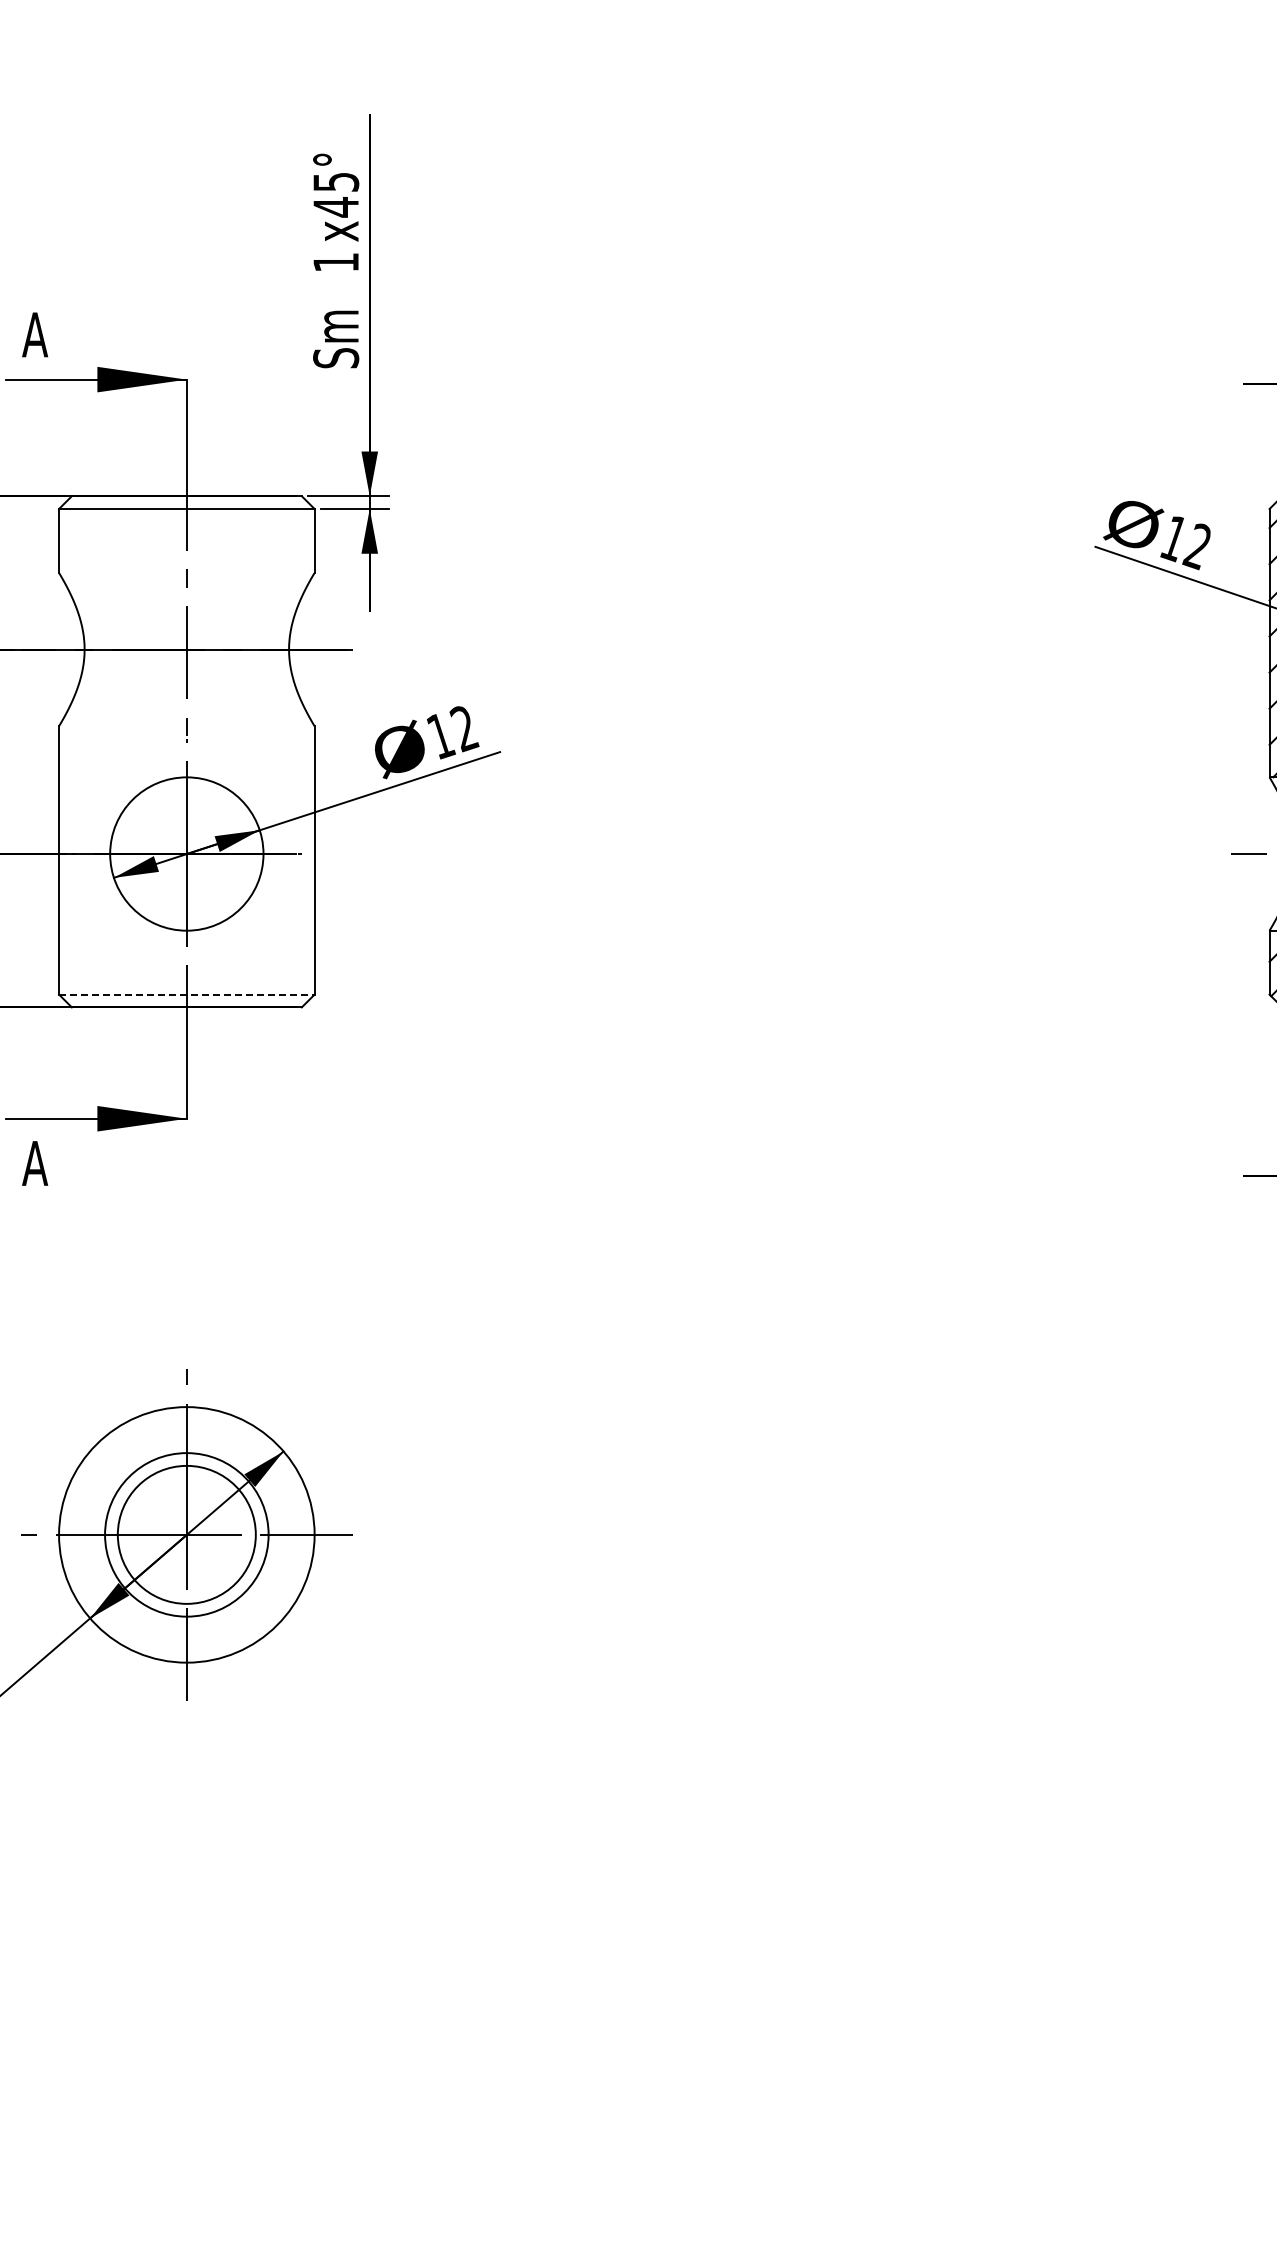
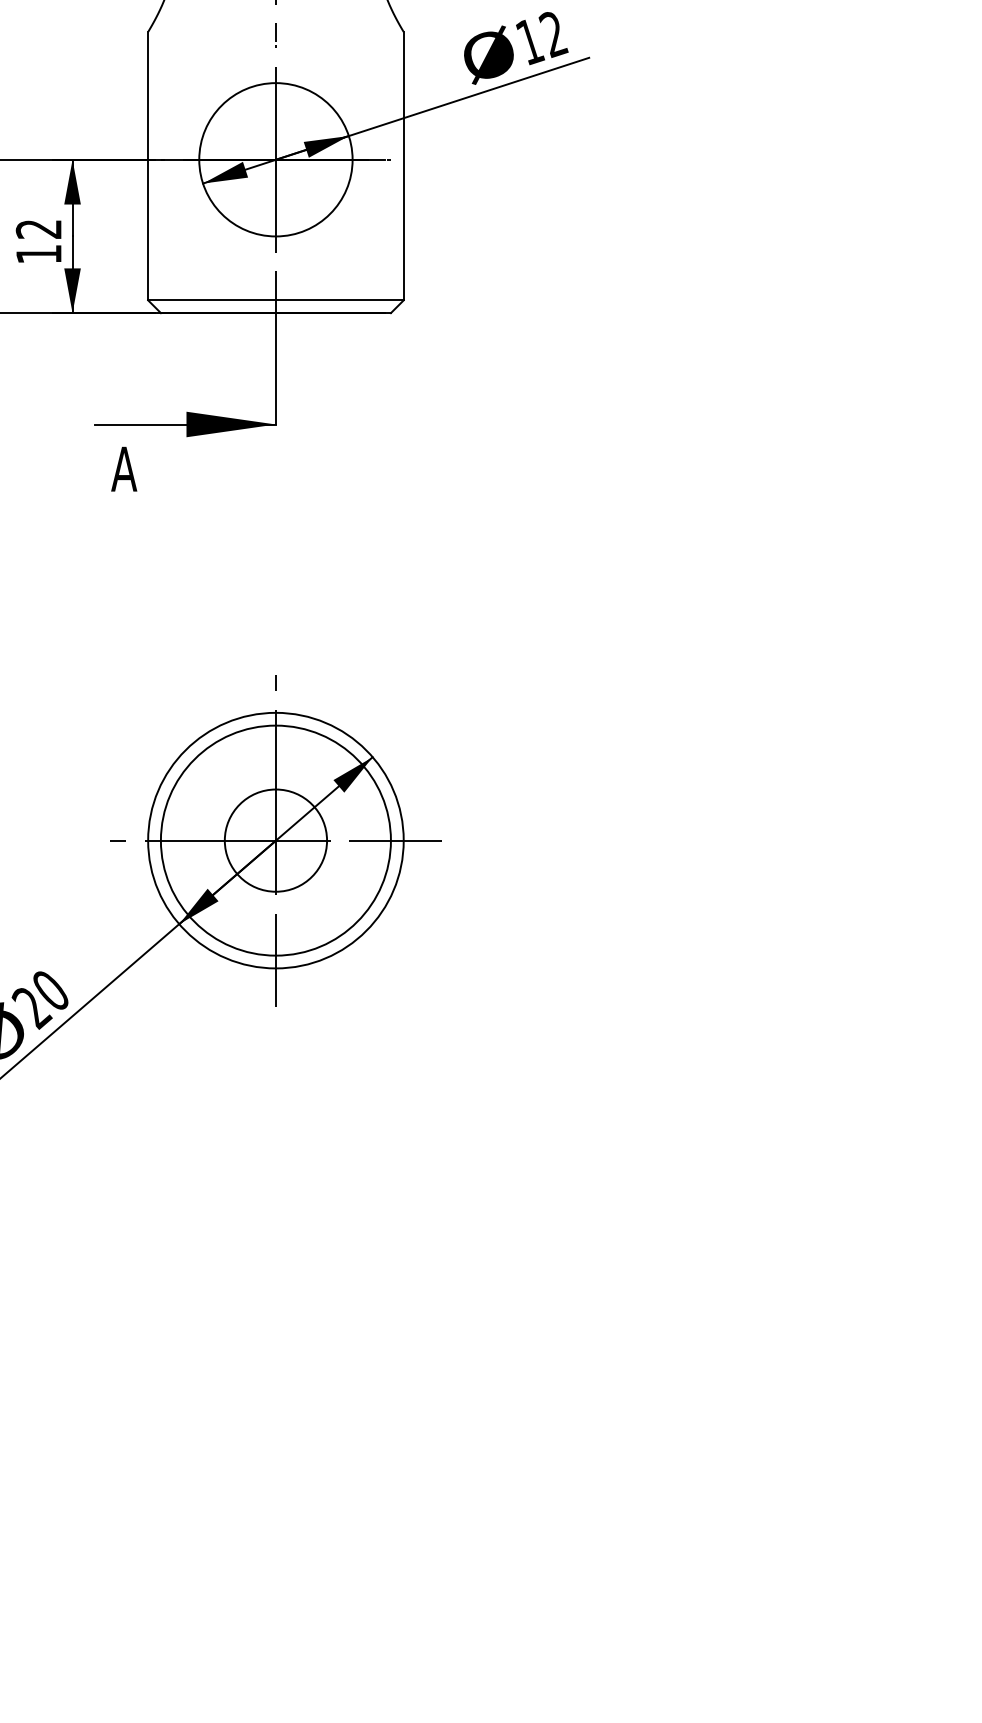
line: (186, 994) -> (275, 300), dashed -> solid
circle: (186, 1534) -> (275, 840), size x0.62
circle: (186, 1534) -> (275, 840), size x1.67

